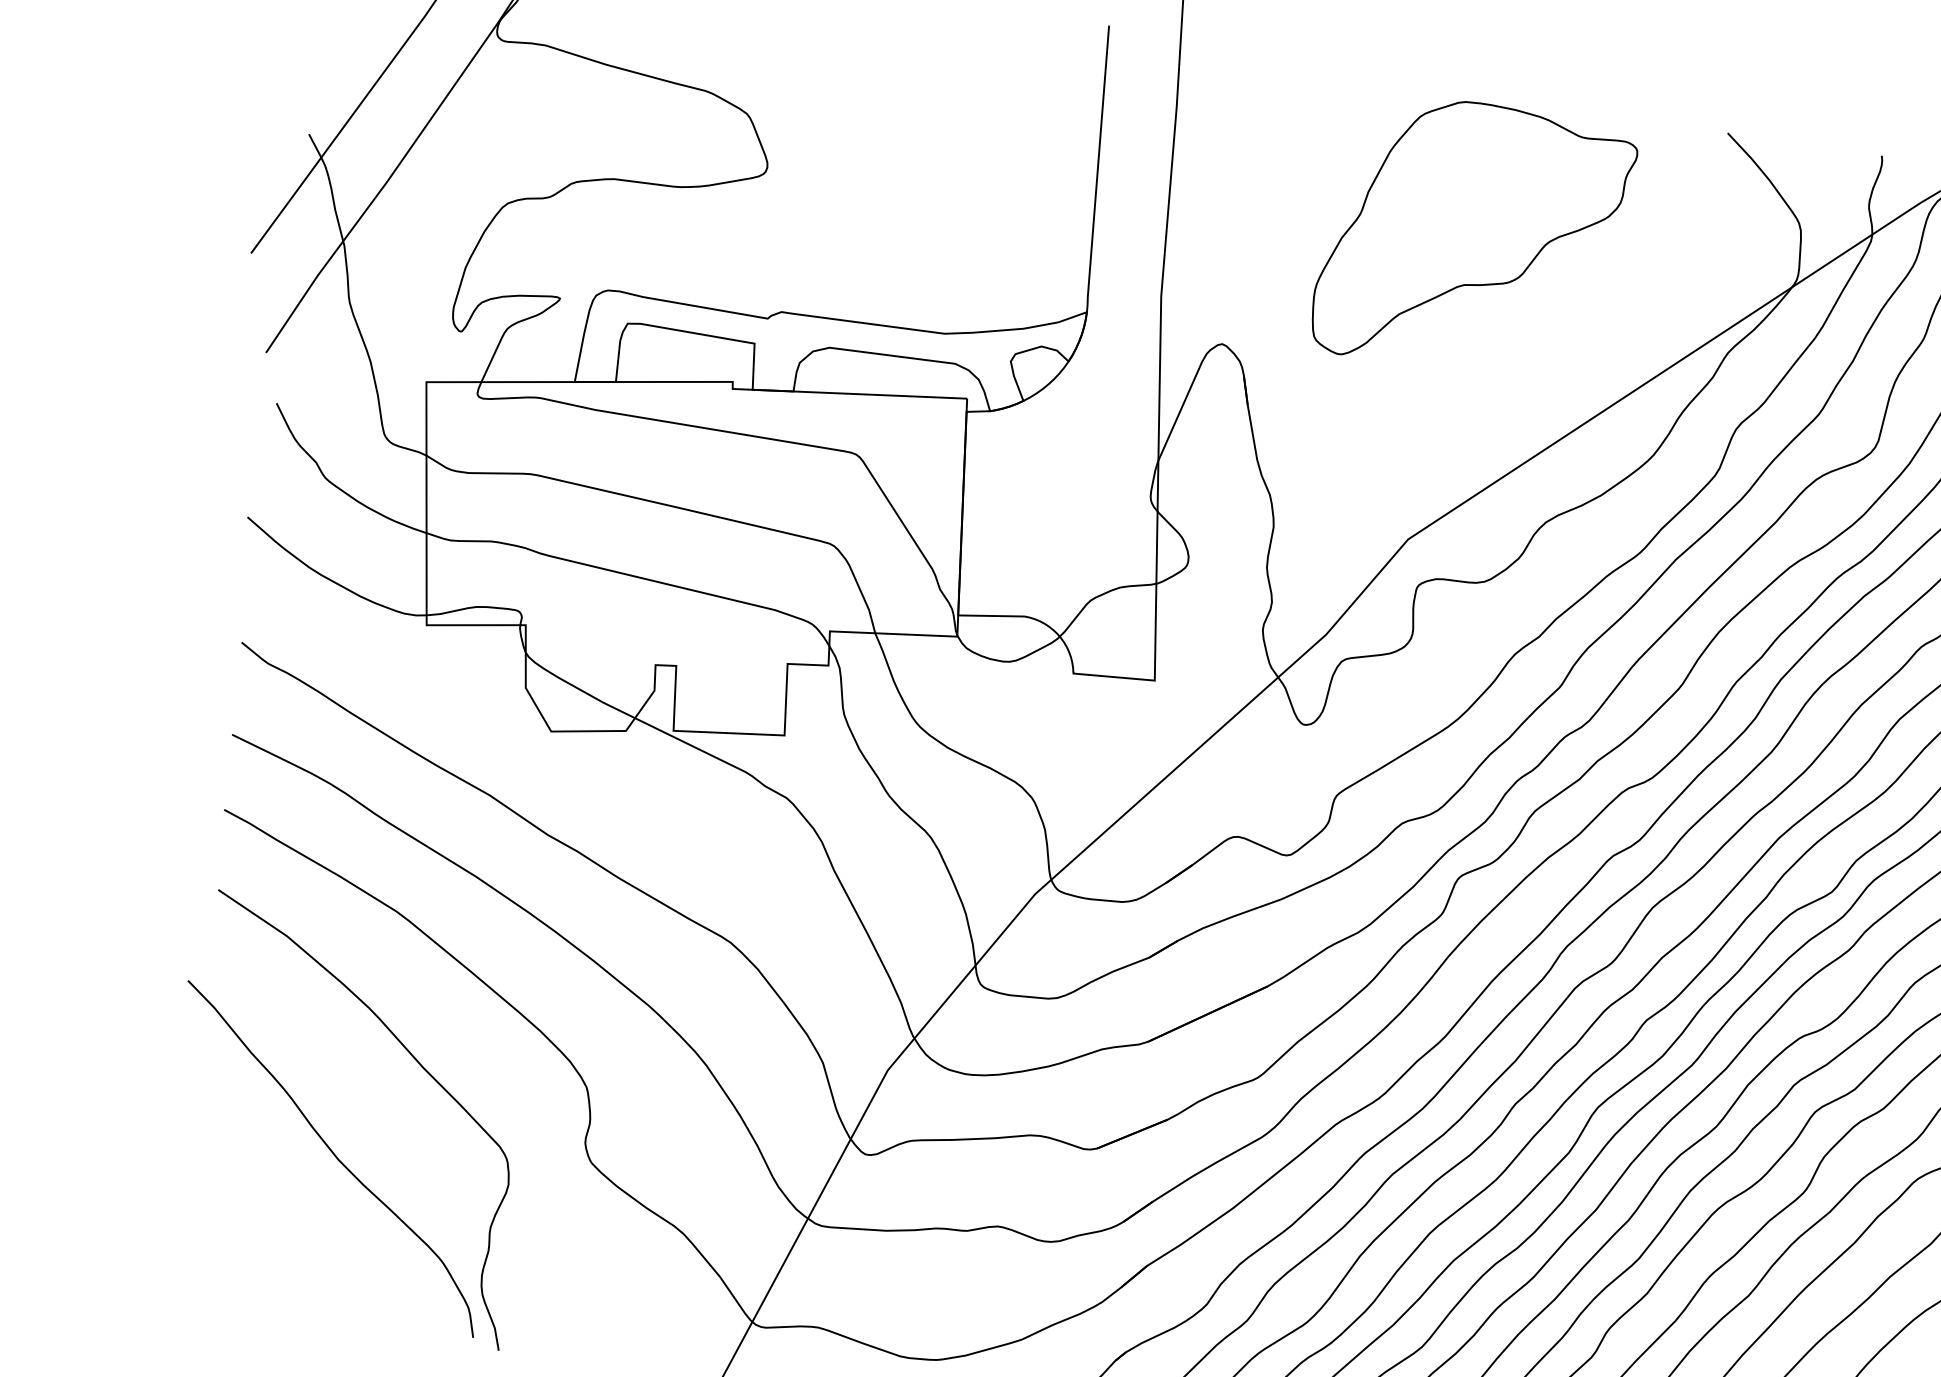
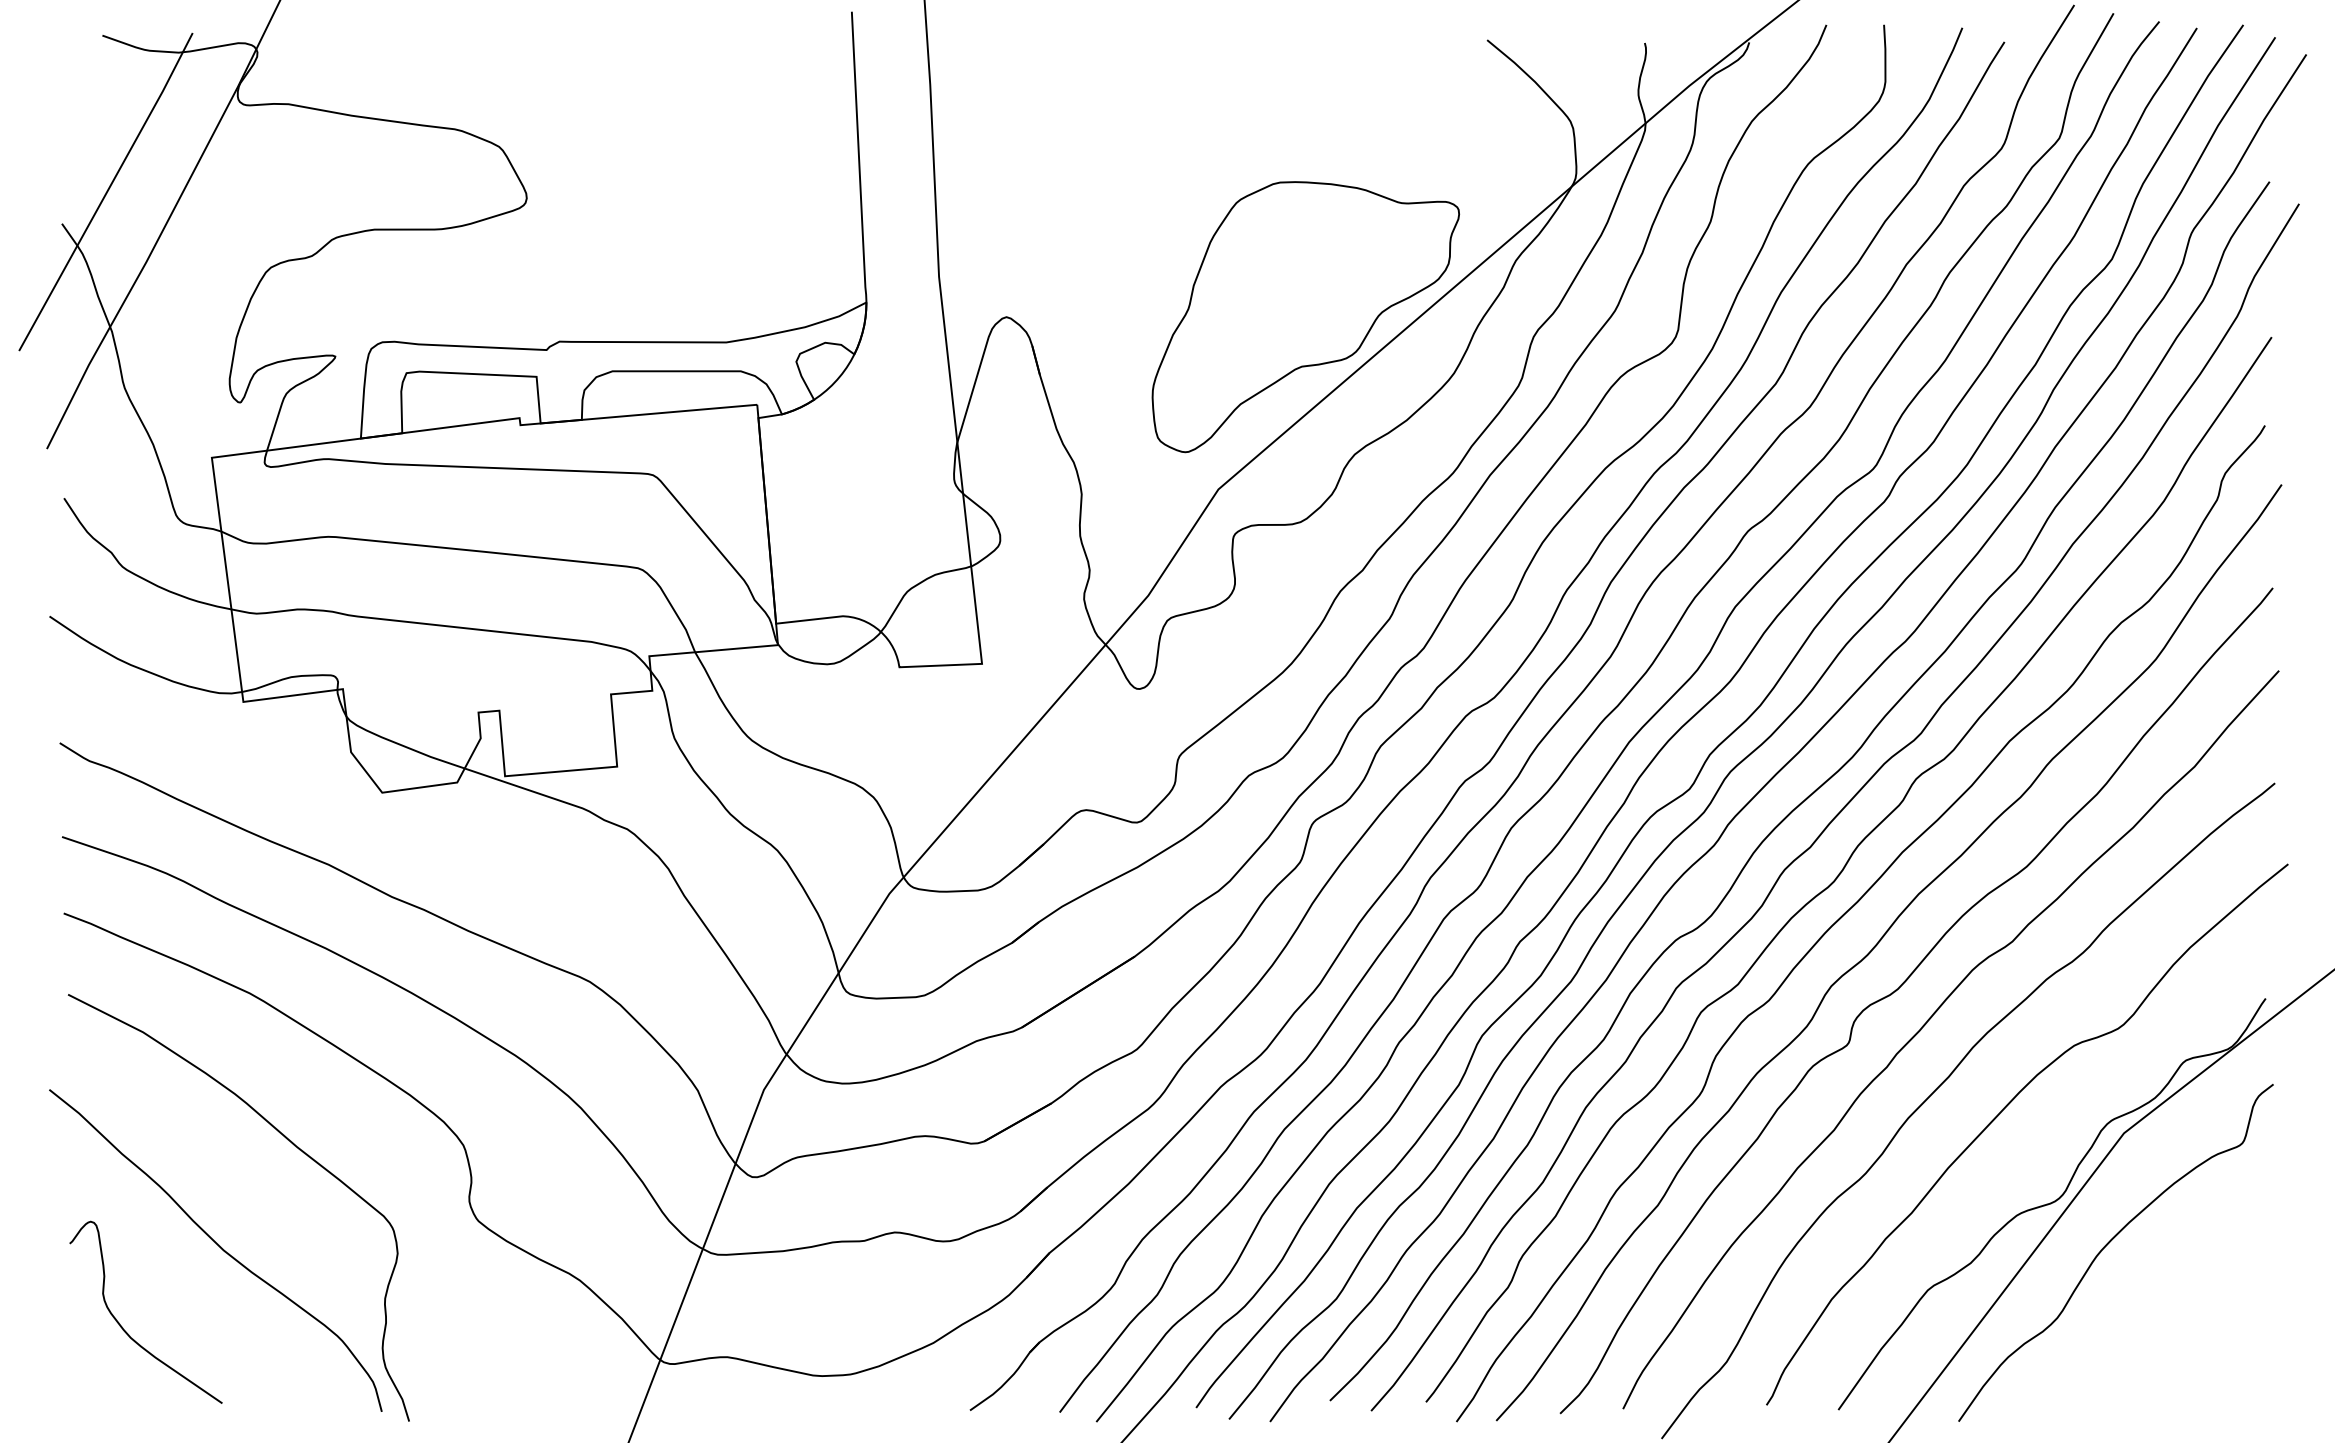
part: (1473, 237) -> (1305, 317), moved
curve: (229, 1221) -> (122, 1326), added

